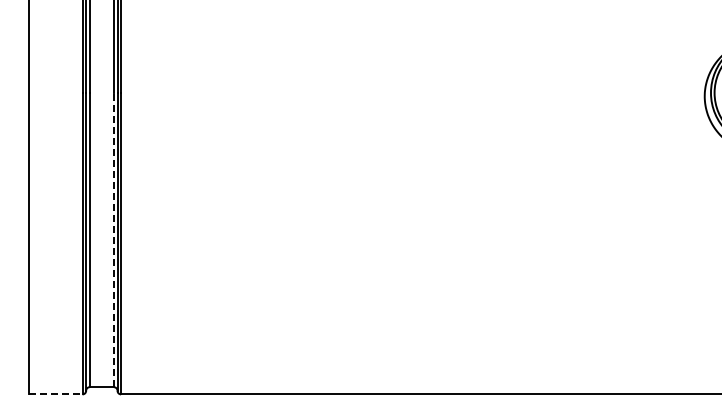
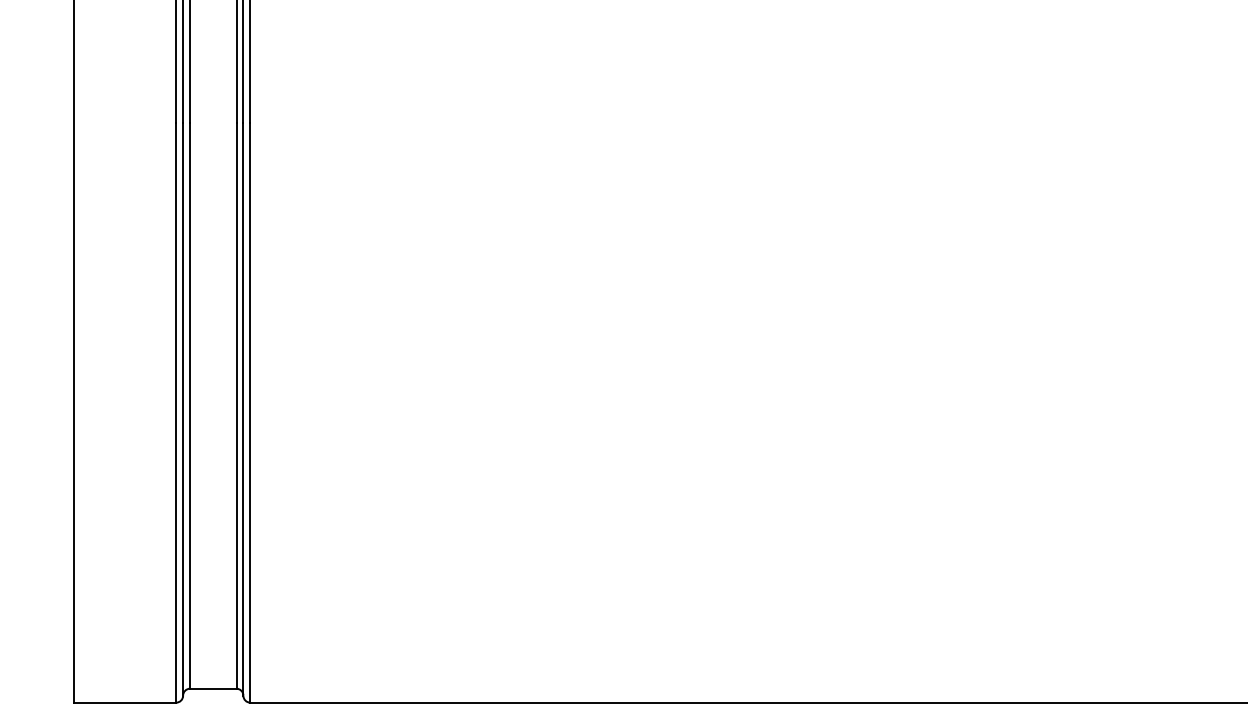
line: (113, 239) -> (235, 404), dashed -> solid
line: (55, 394) -> (124, 702), dashed -> solid

